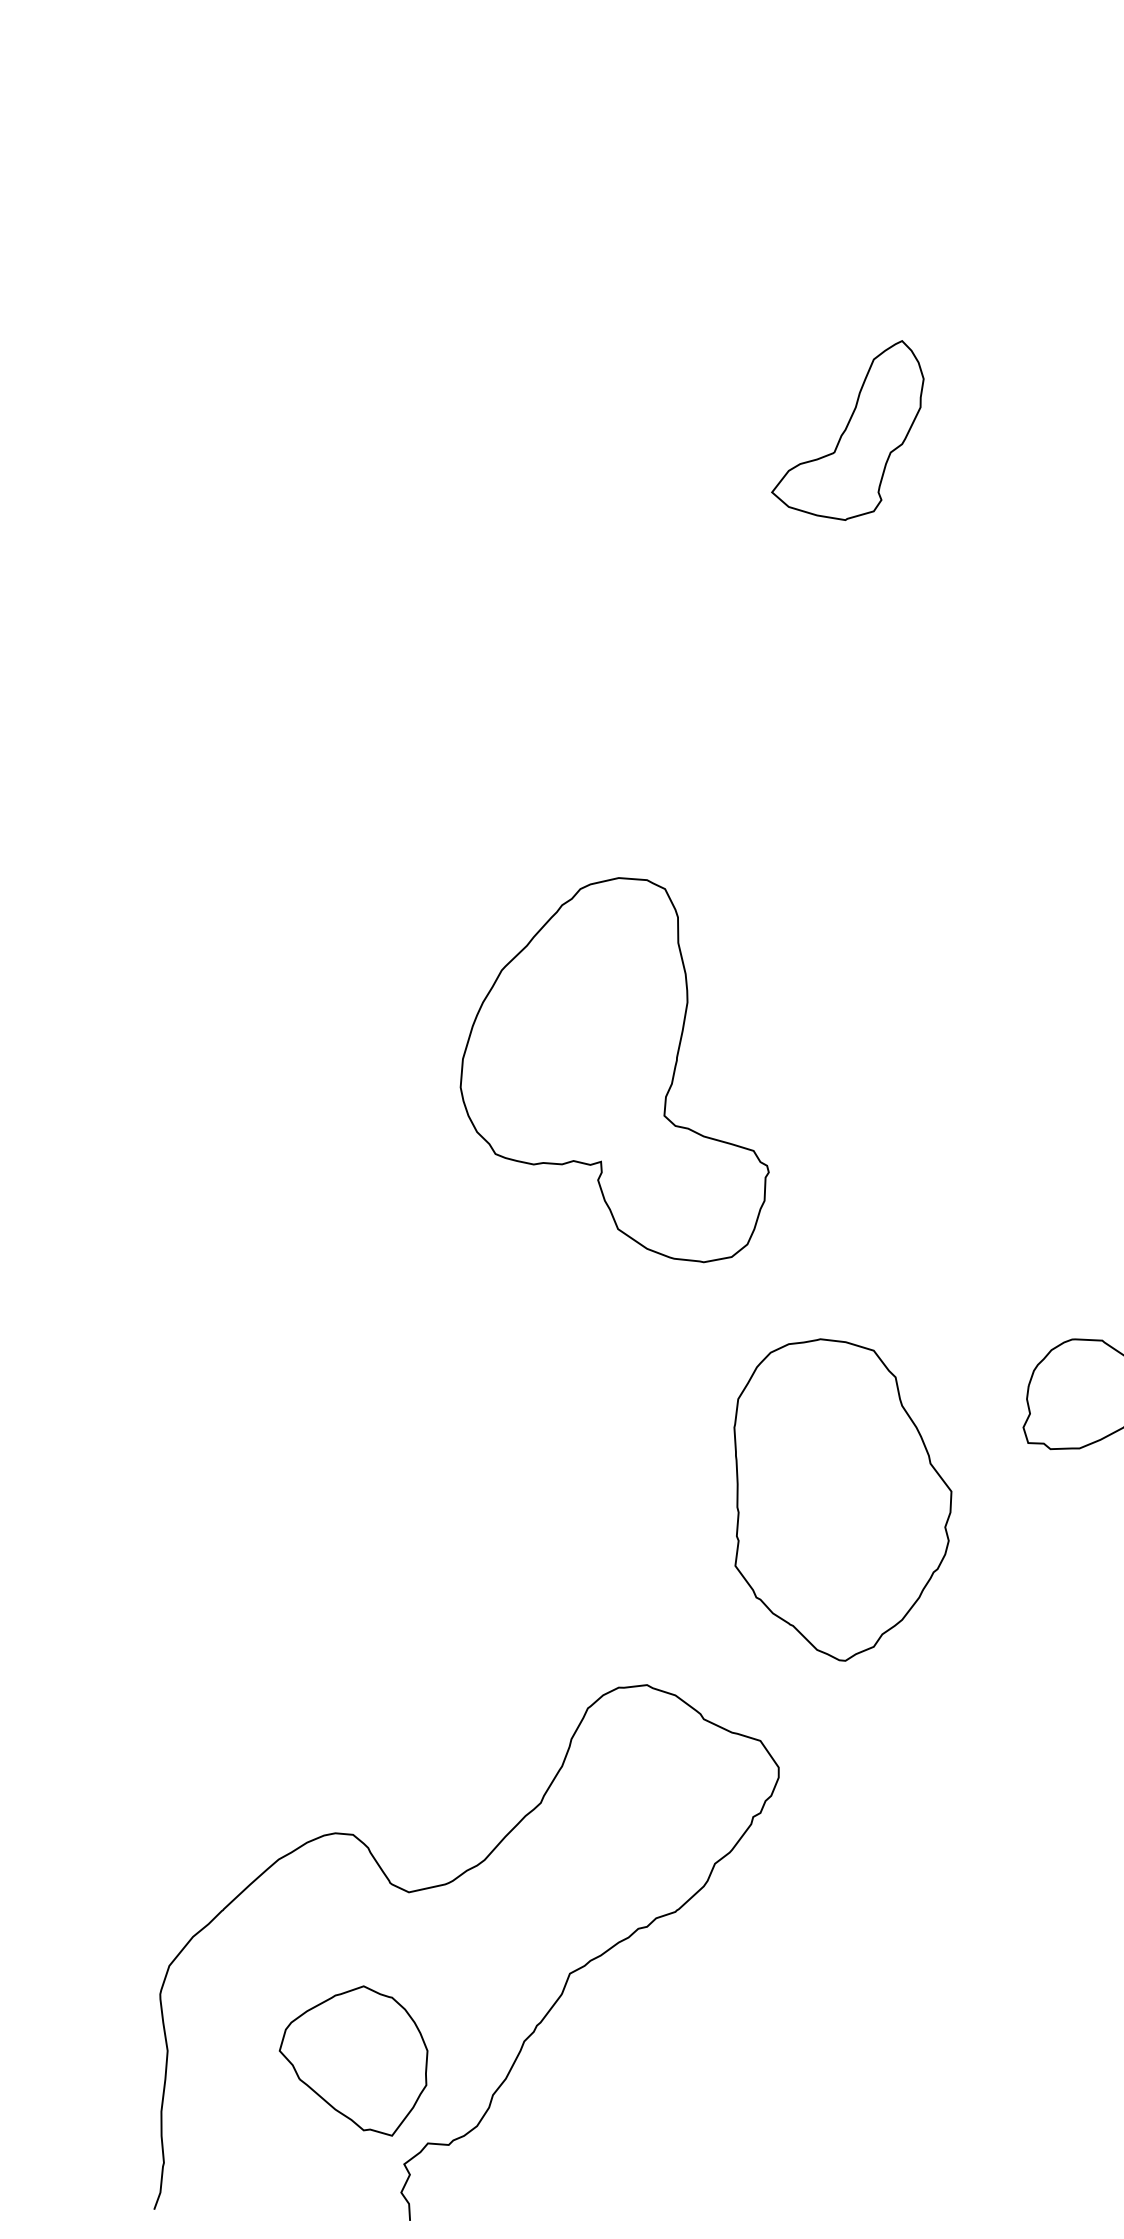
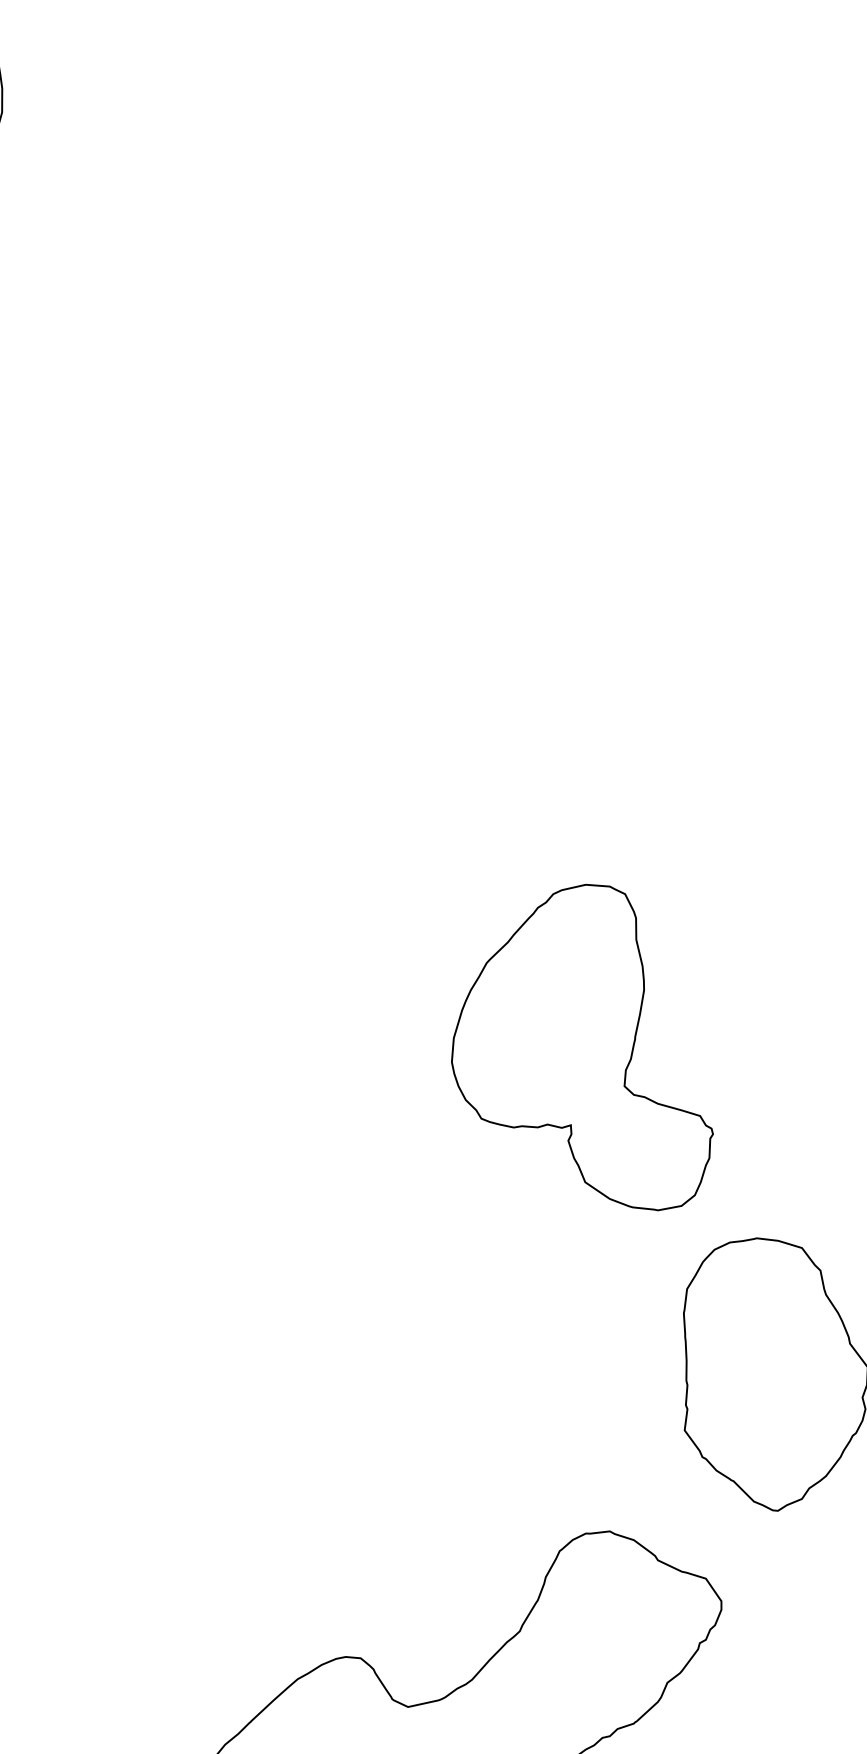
part: (847, 430) -> (779, 468), removed
part: (614, 1070) -> (582, 1047), moved

